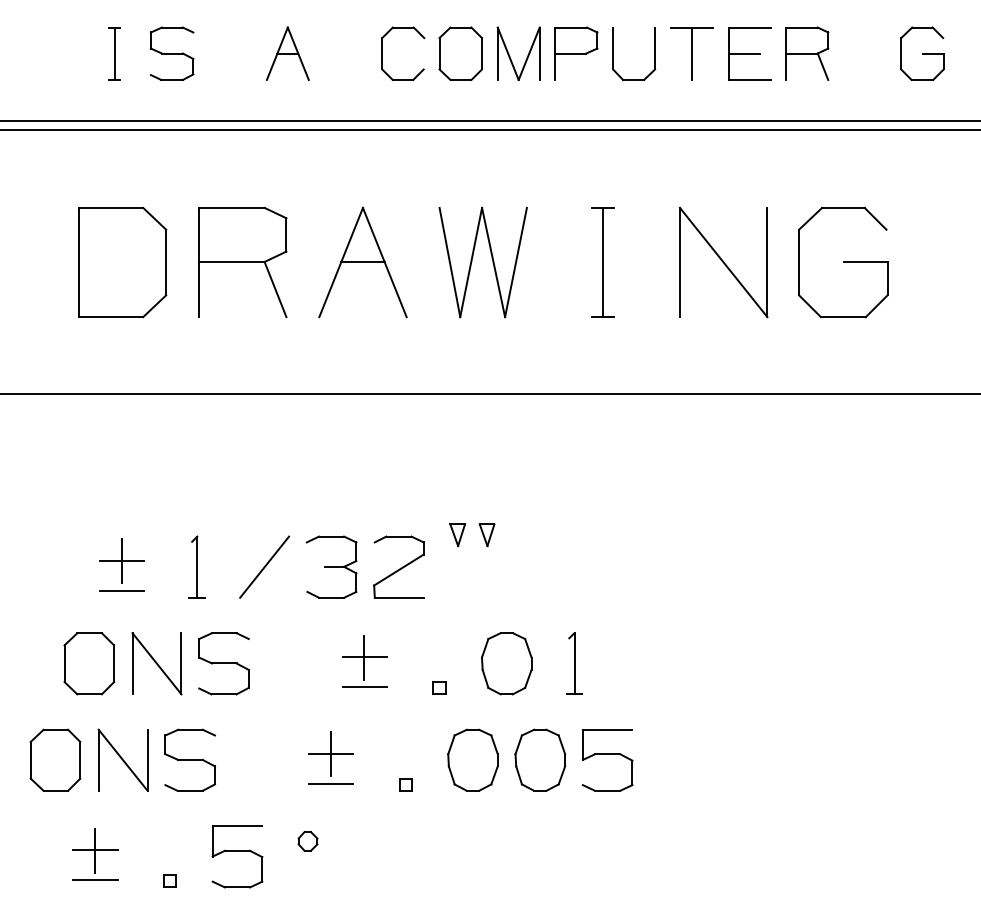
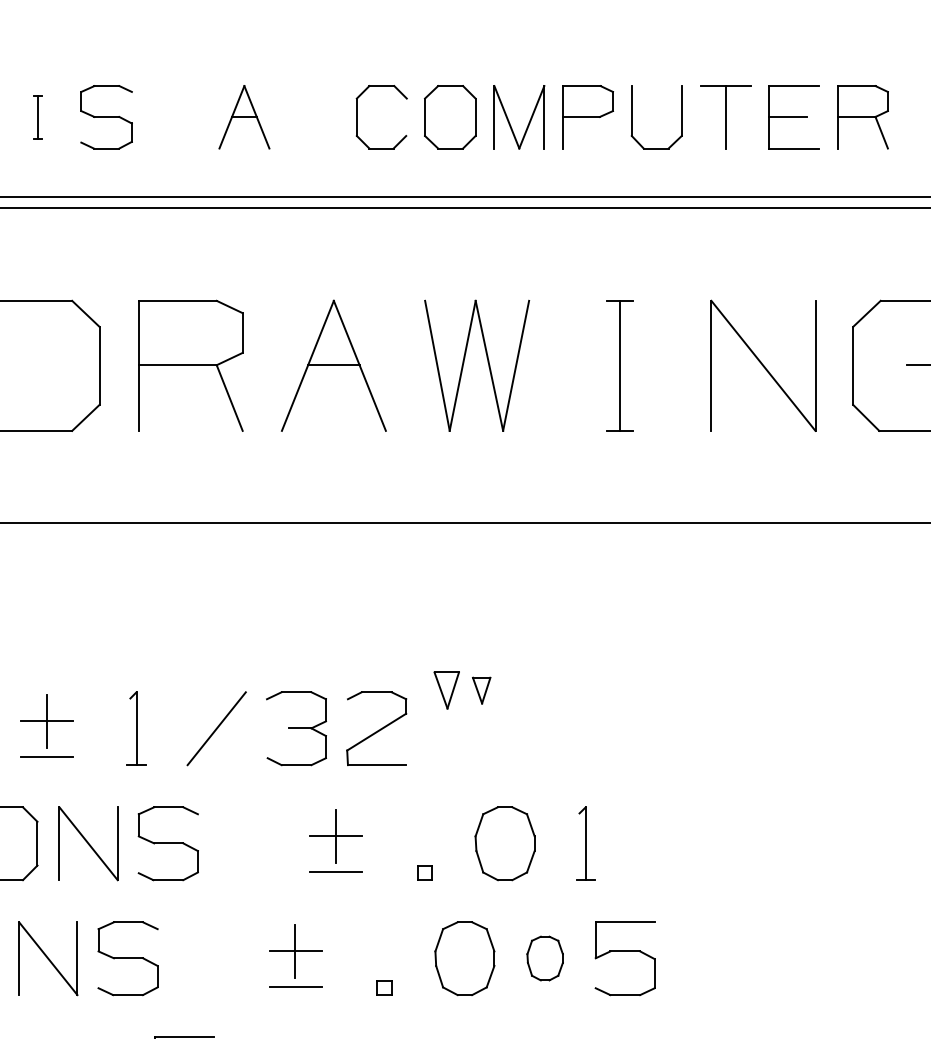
part: (114, 53) -> (37, 116), size x0.7
part: (457, 535) -> (446, 690), size x1.4
part: (540, 759) -> (545, 957), size x0.6

